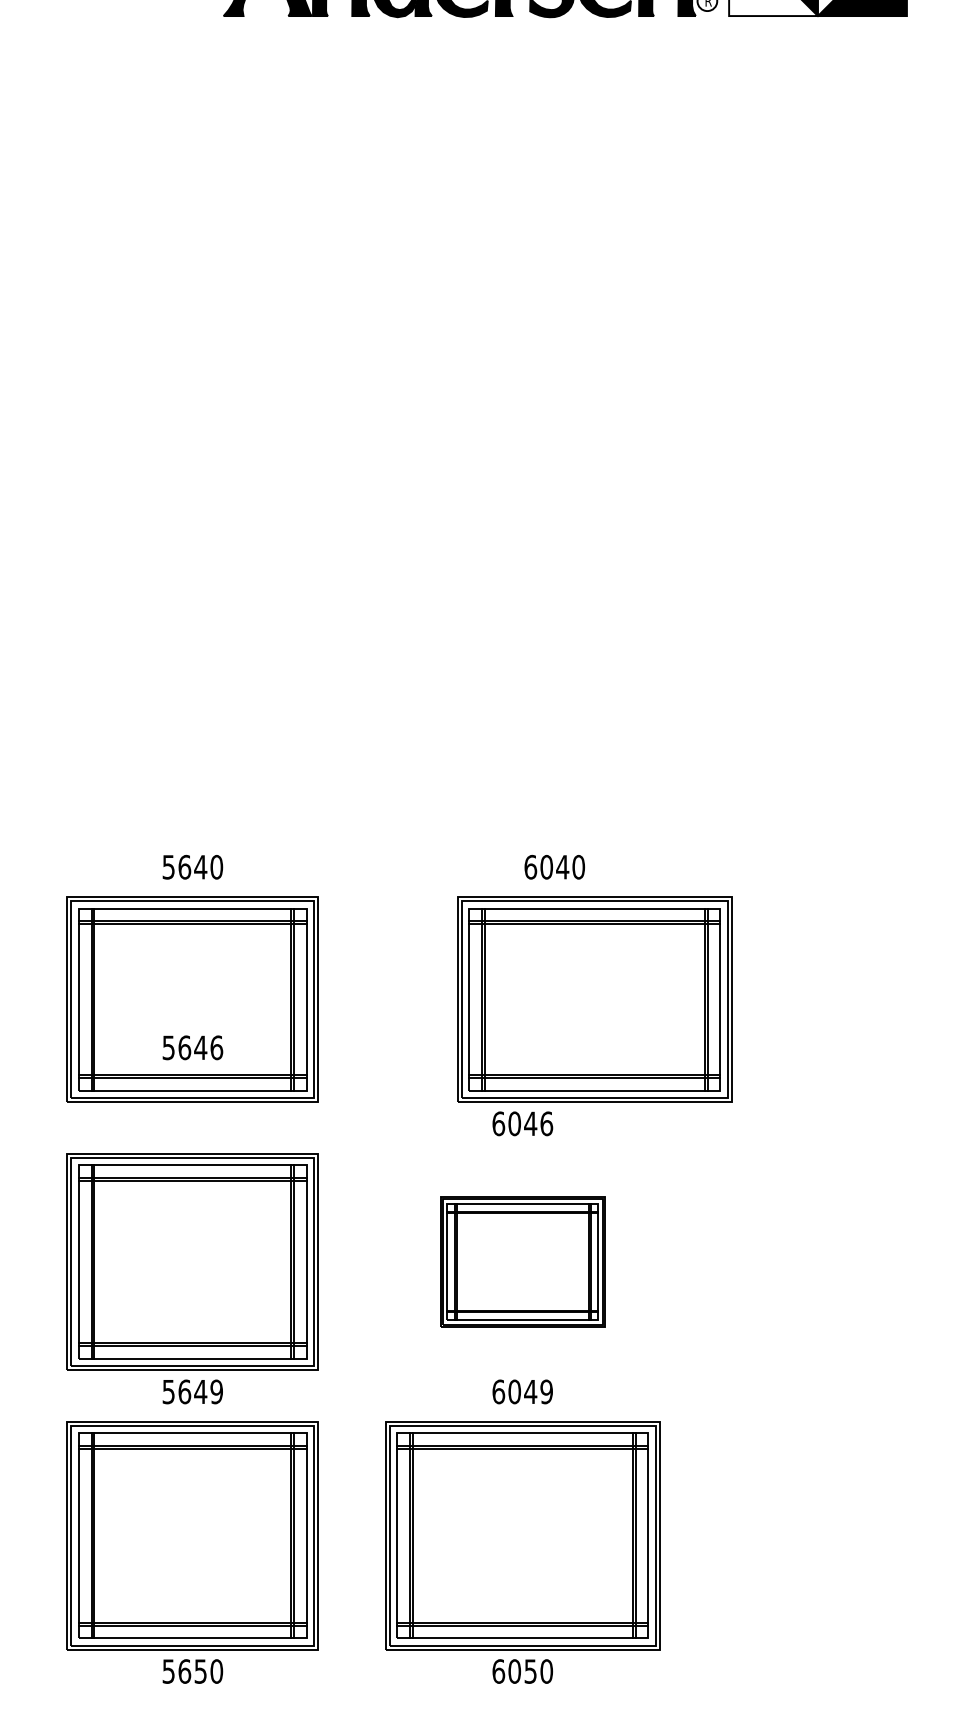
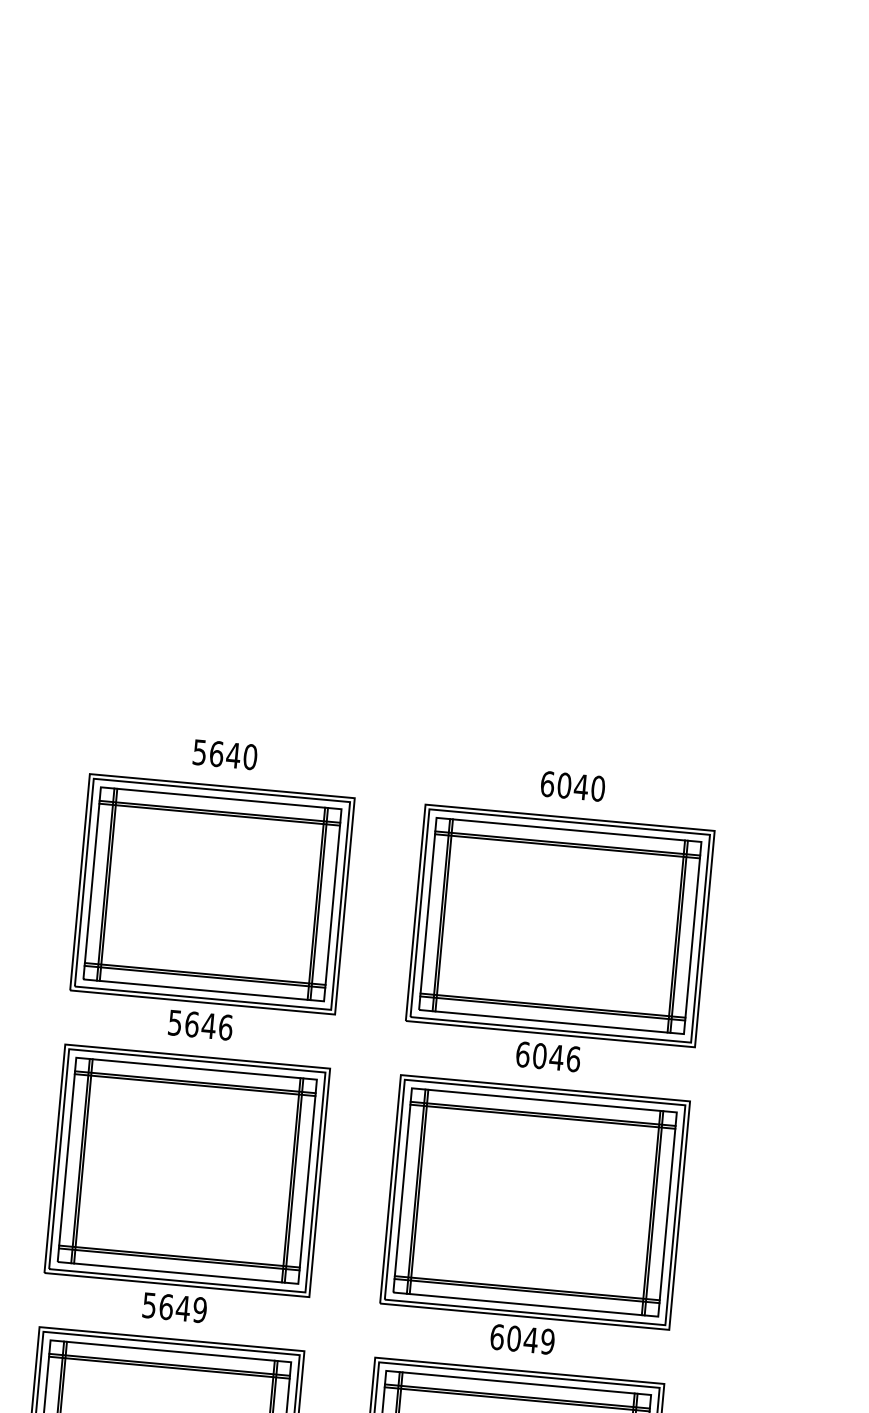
text: (554, 866) -> (572, 785), moved
part: (594, 999) -> (559, 925), moved
text: (192, 1047) -> (200, 1024), moved
part: (522, 1261) -> (534, 1201), size x1.67

